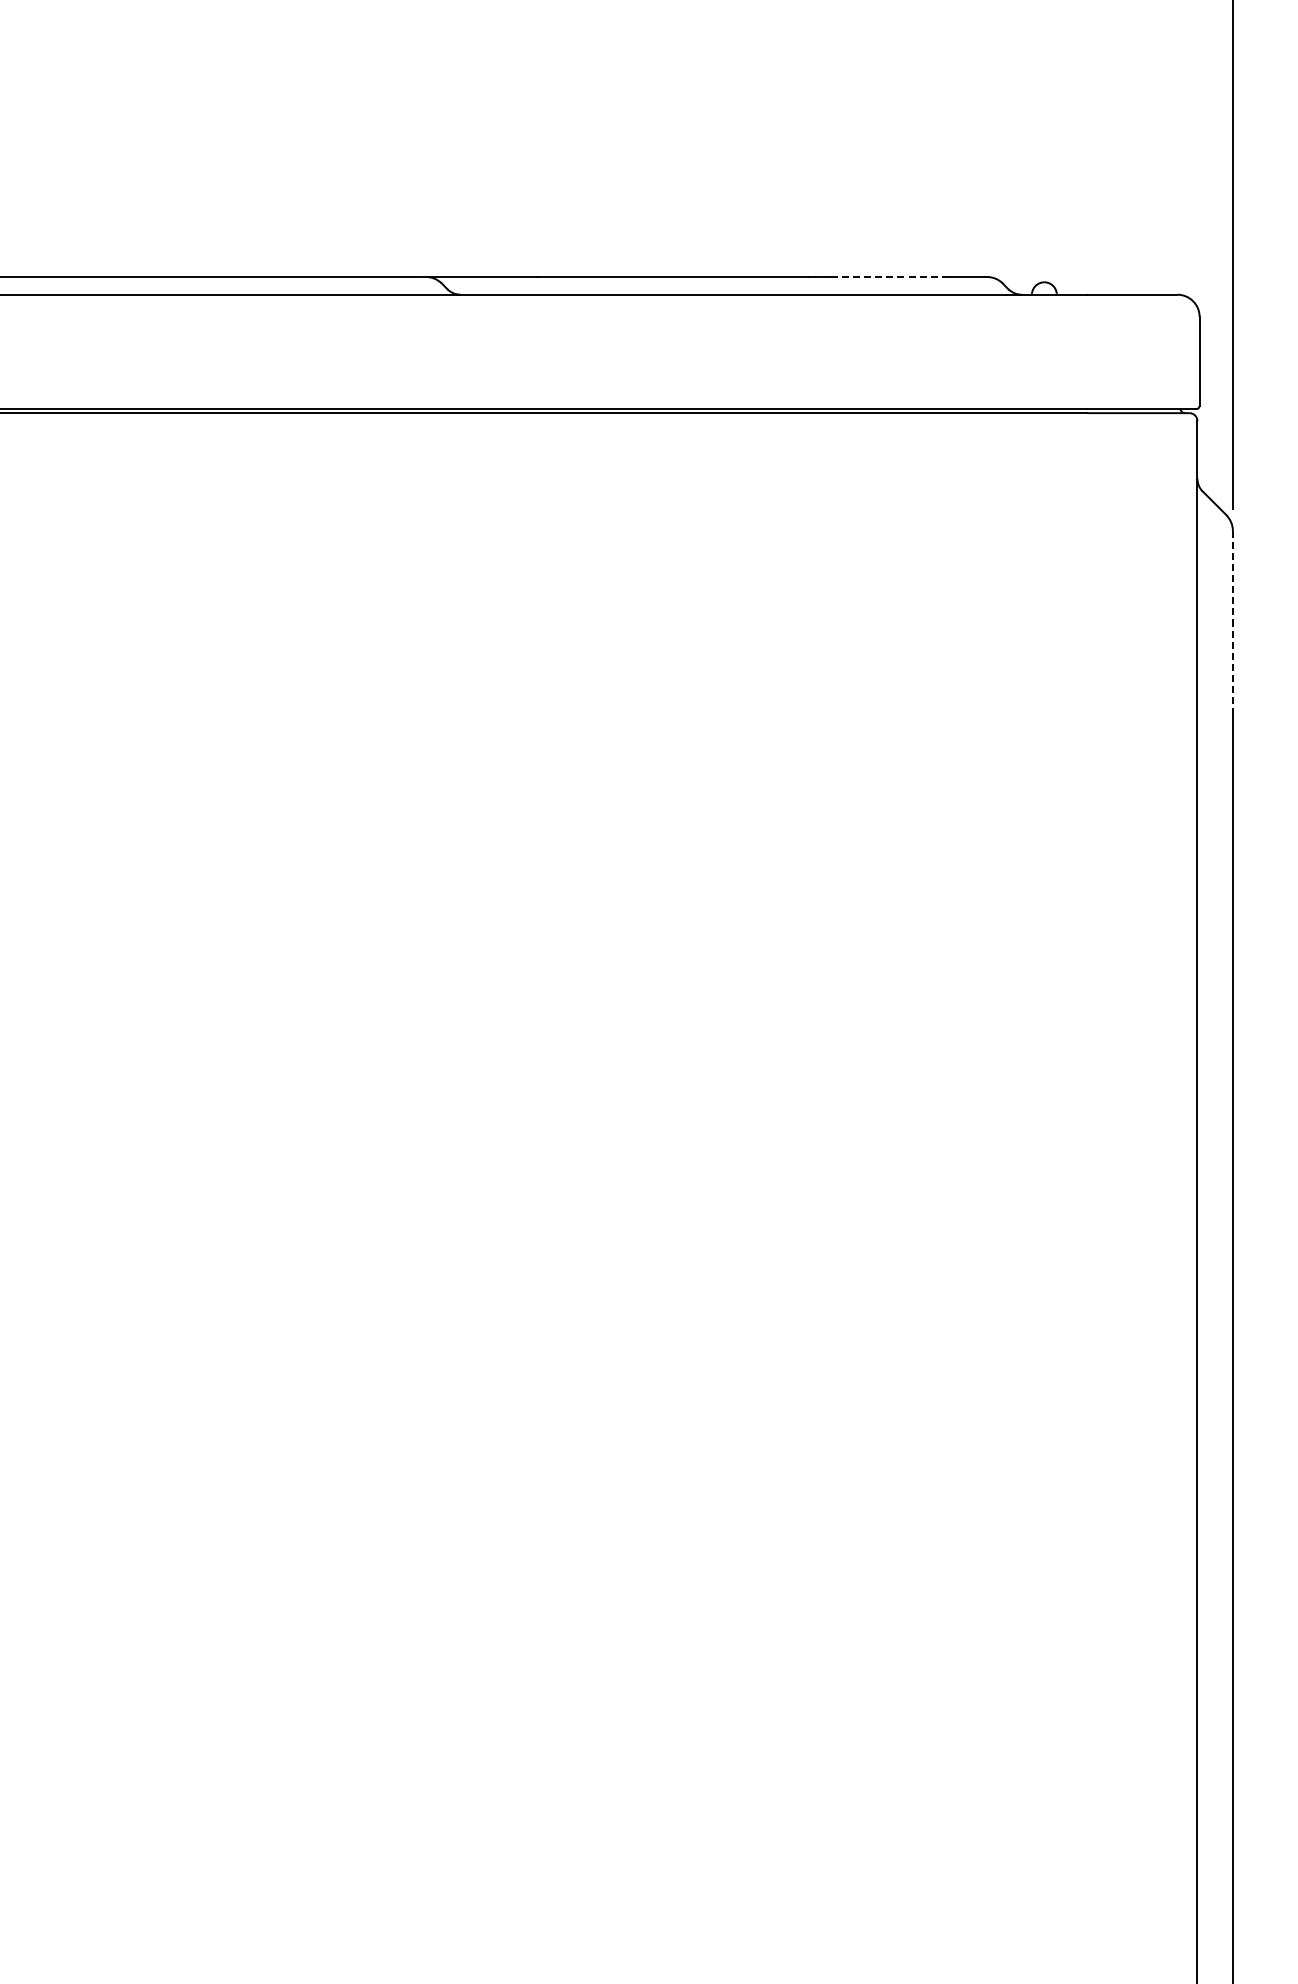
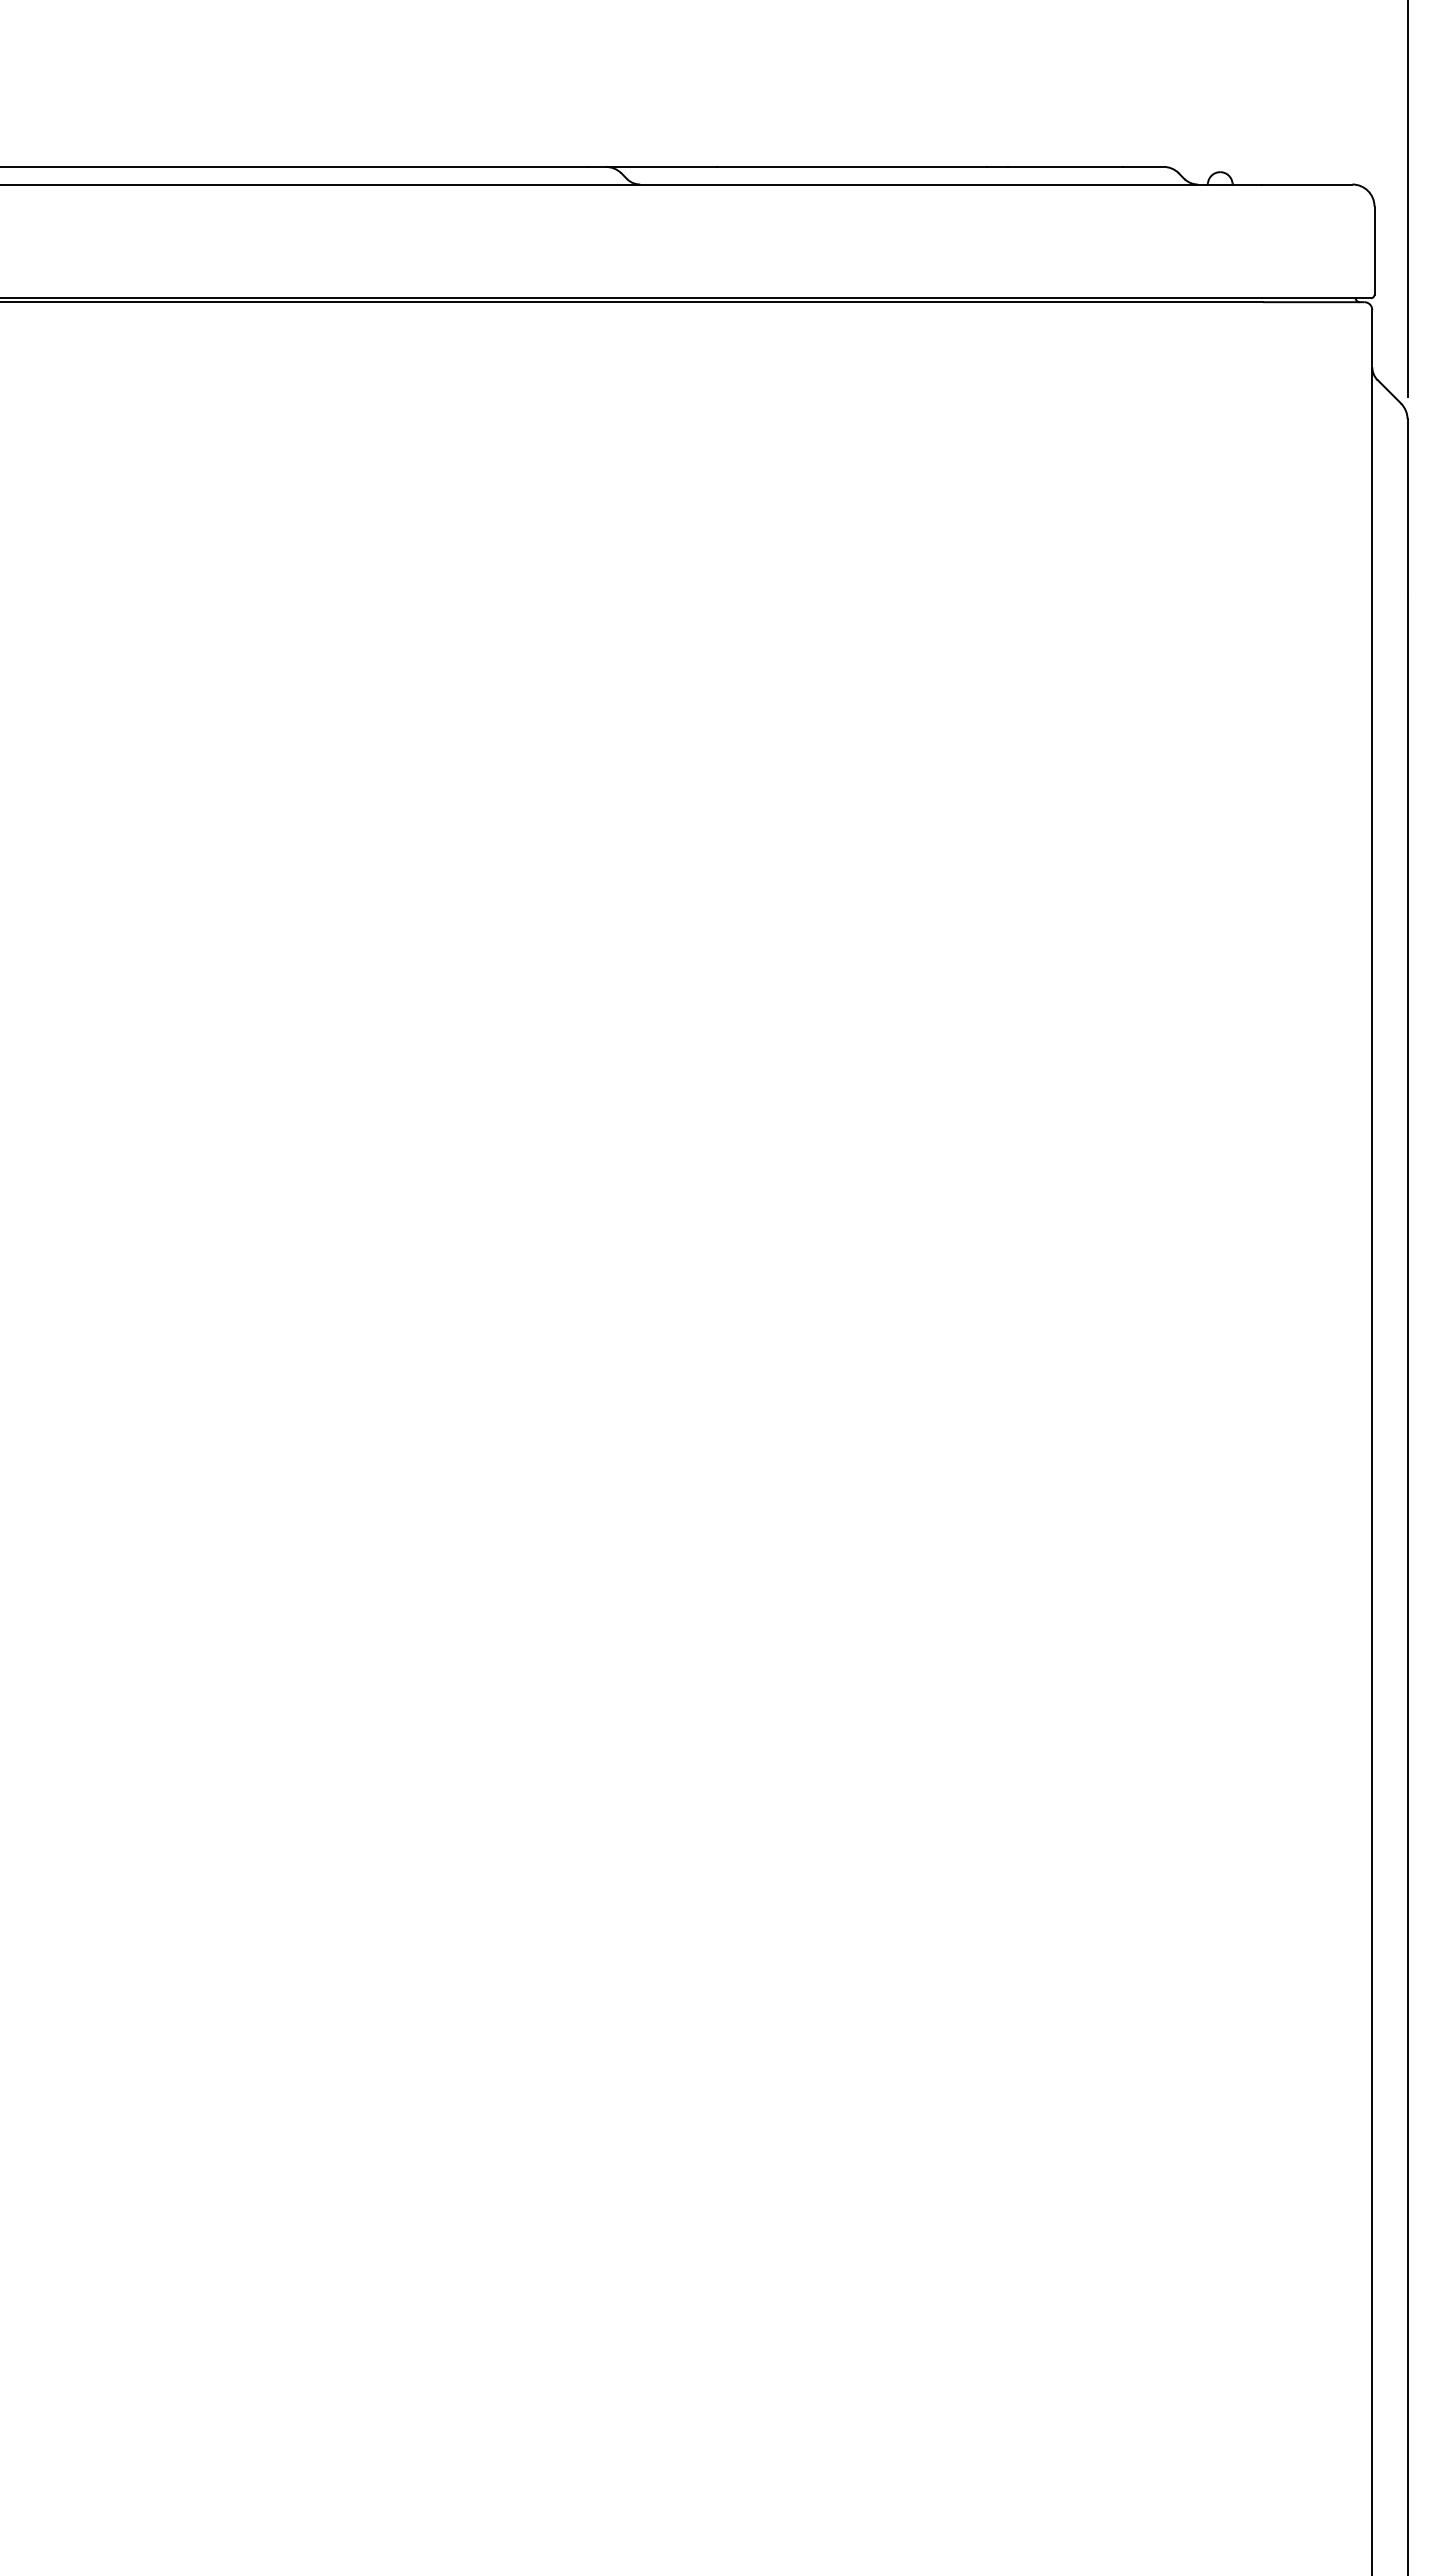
line: (888, 276) -> (1065, 166), dashed -> solid
line: (1232, 619) -> (1407, 507), dashed -> solid

